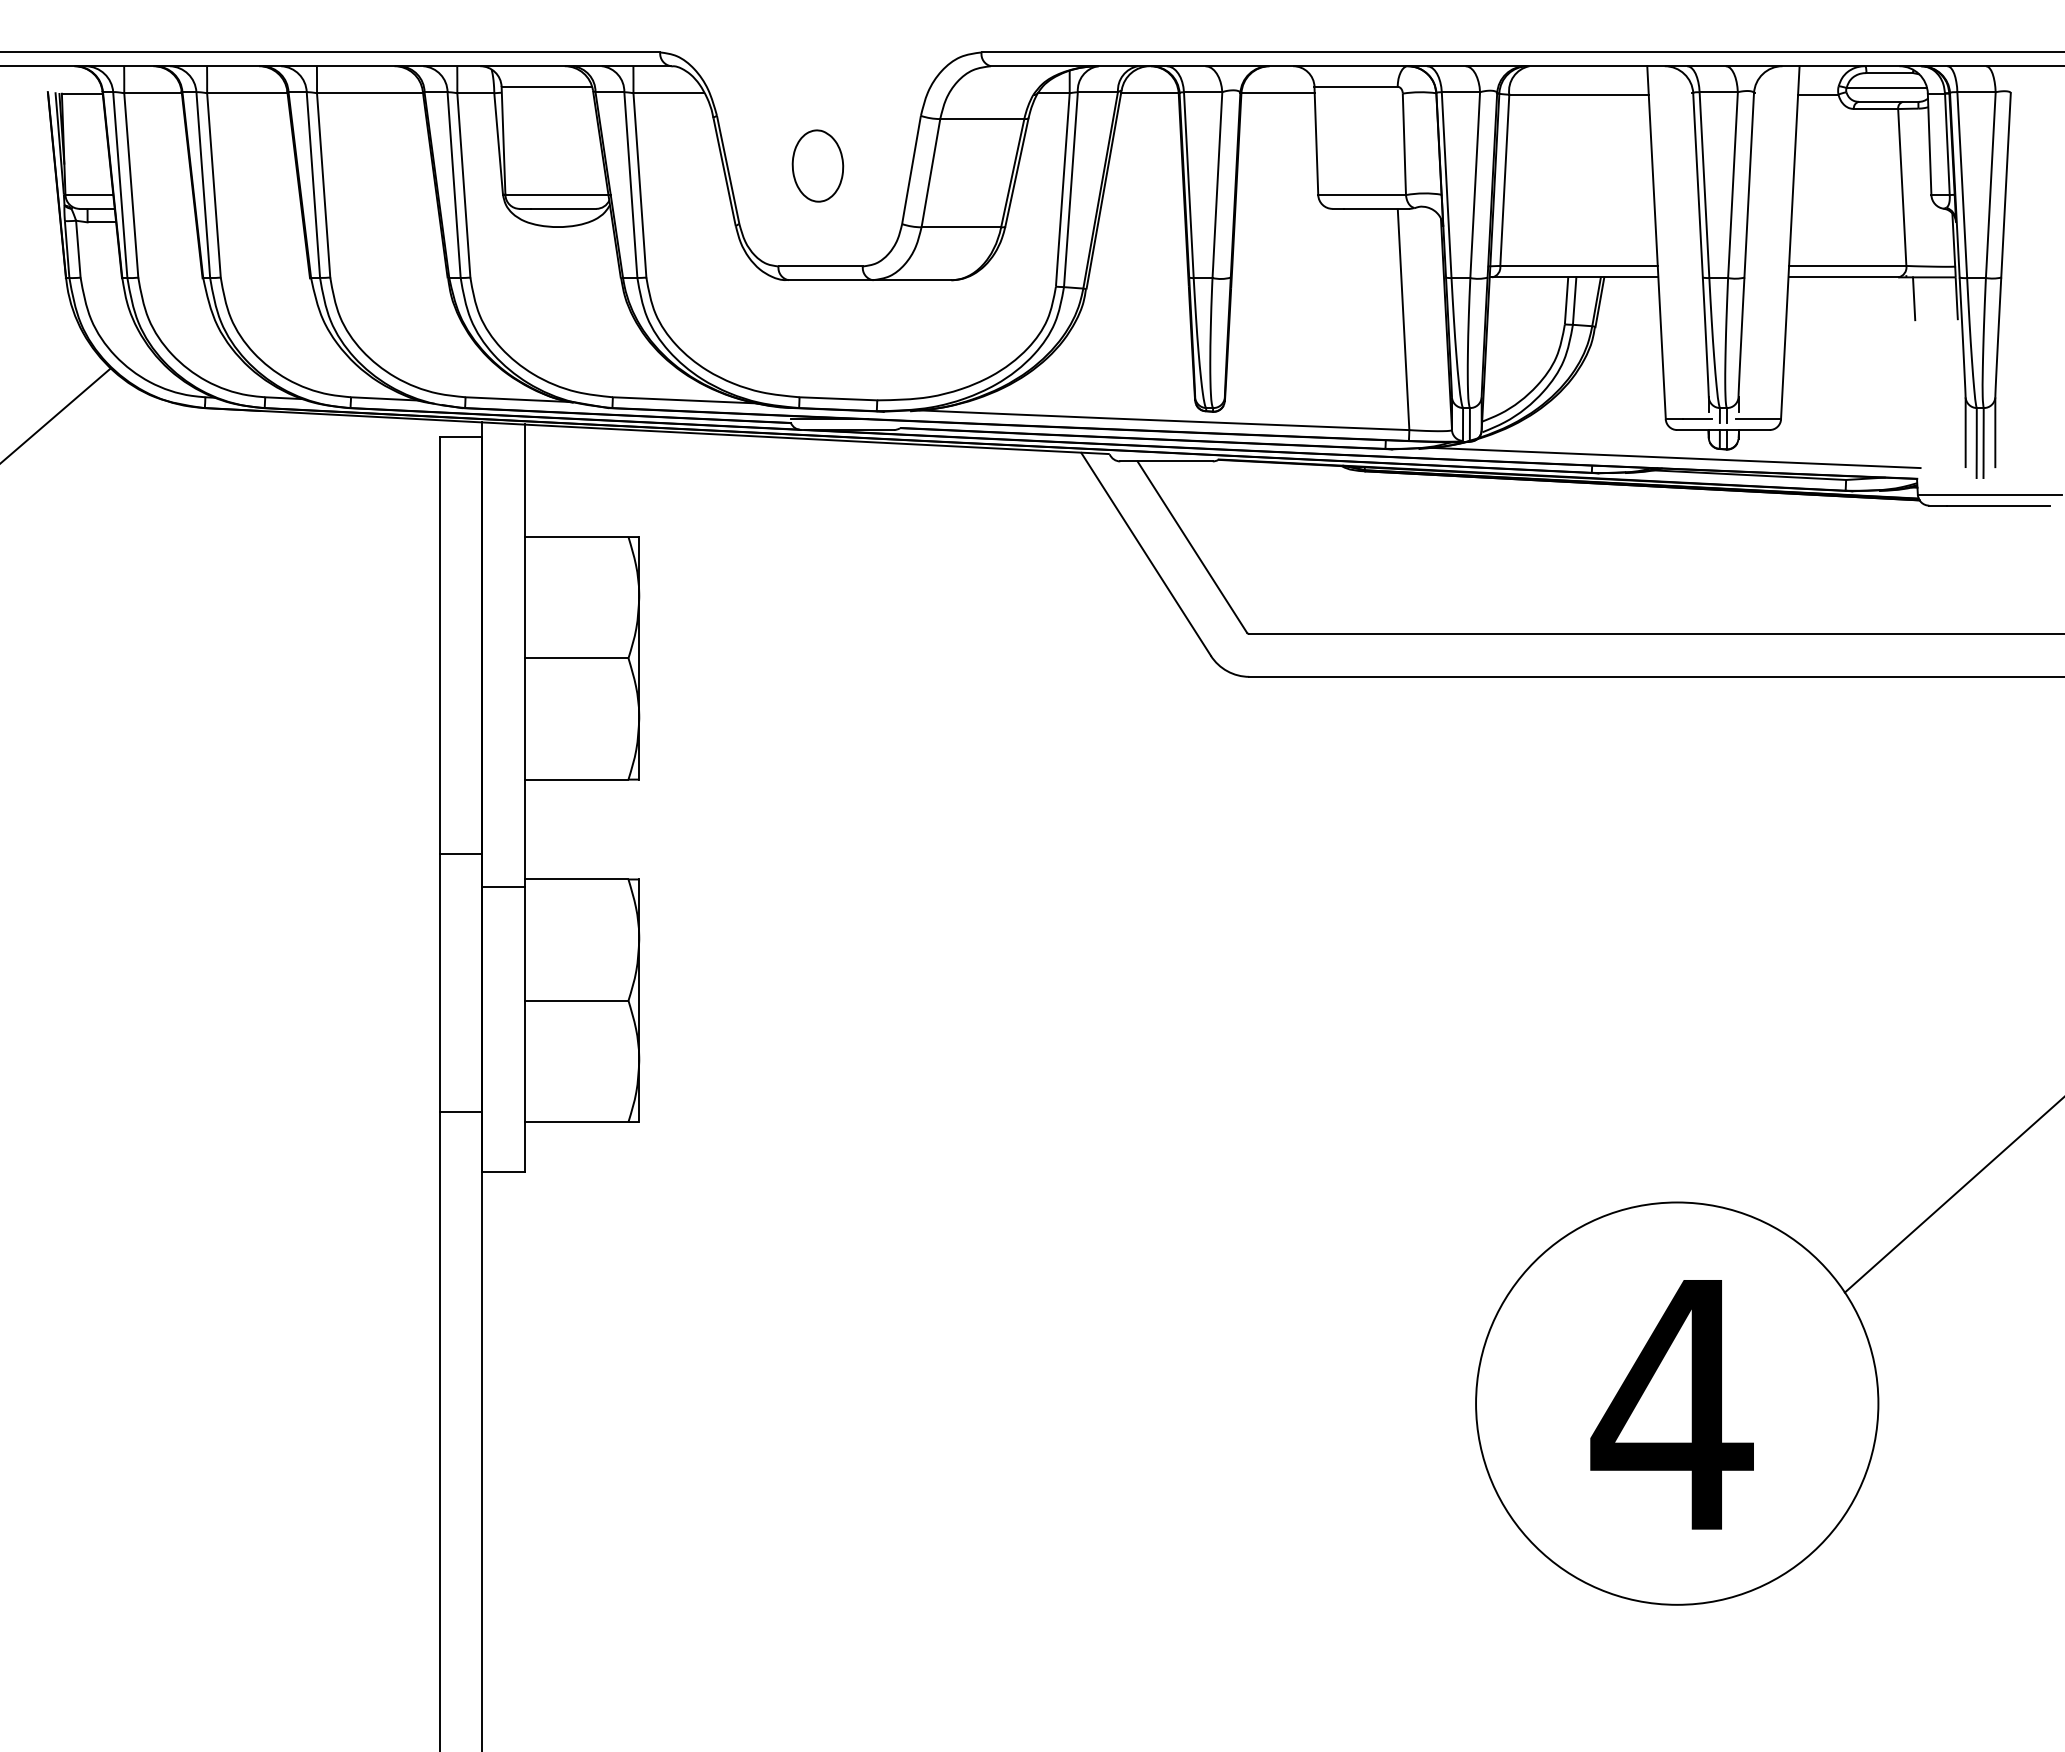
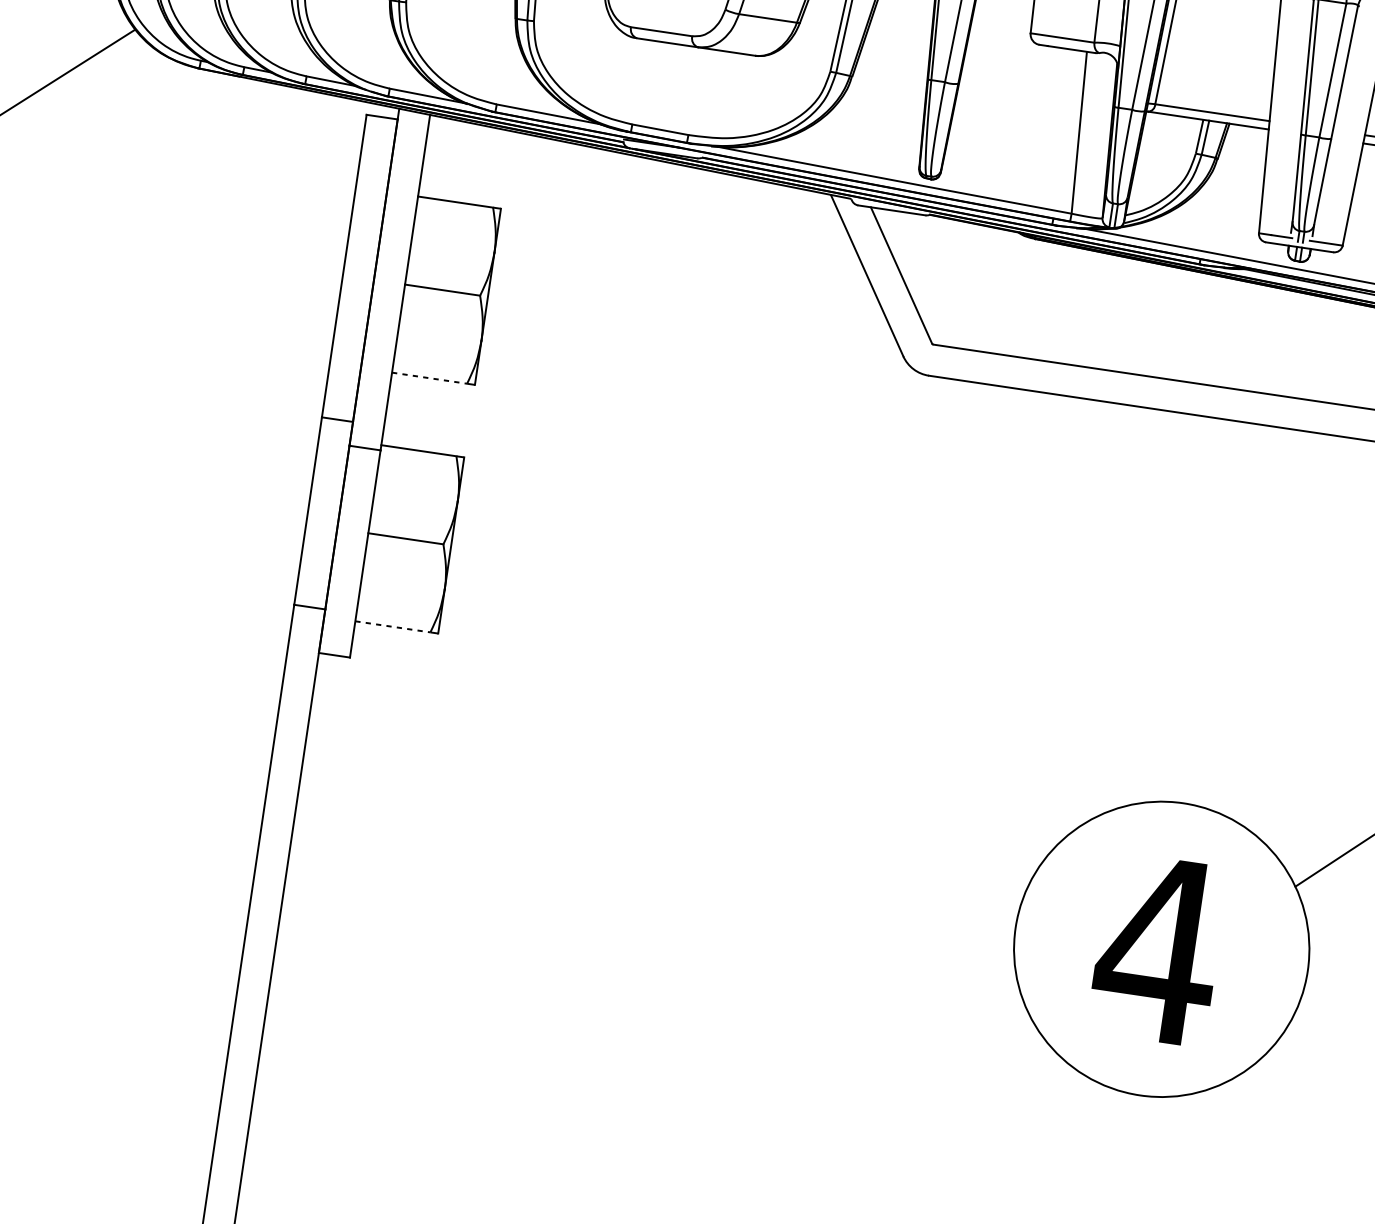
line: (576, 779) -> (429, 378), solid -> dashed
line: (576, 1122) -> (392, 627), solid -> dashed

